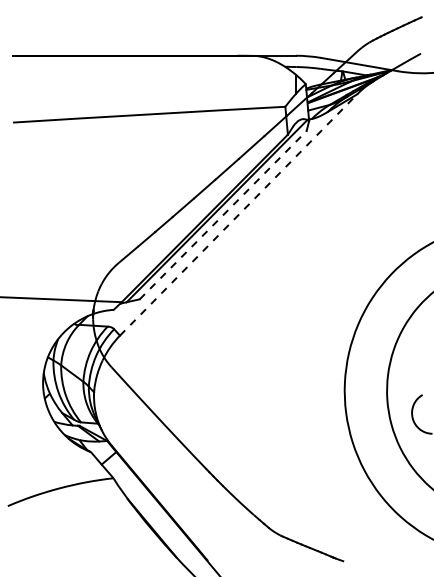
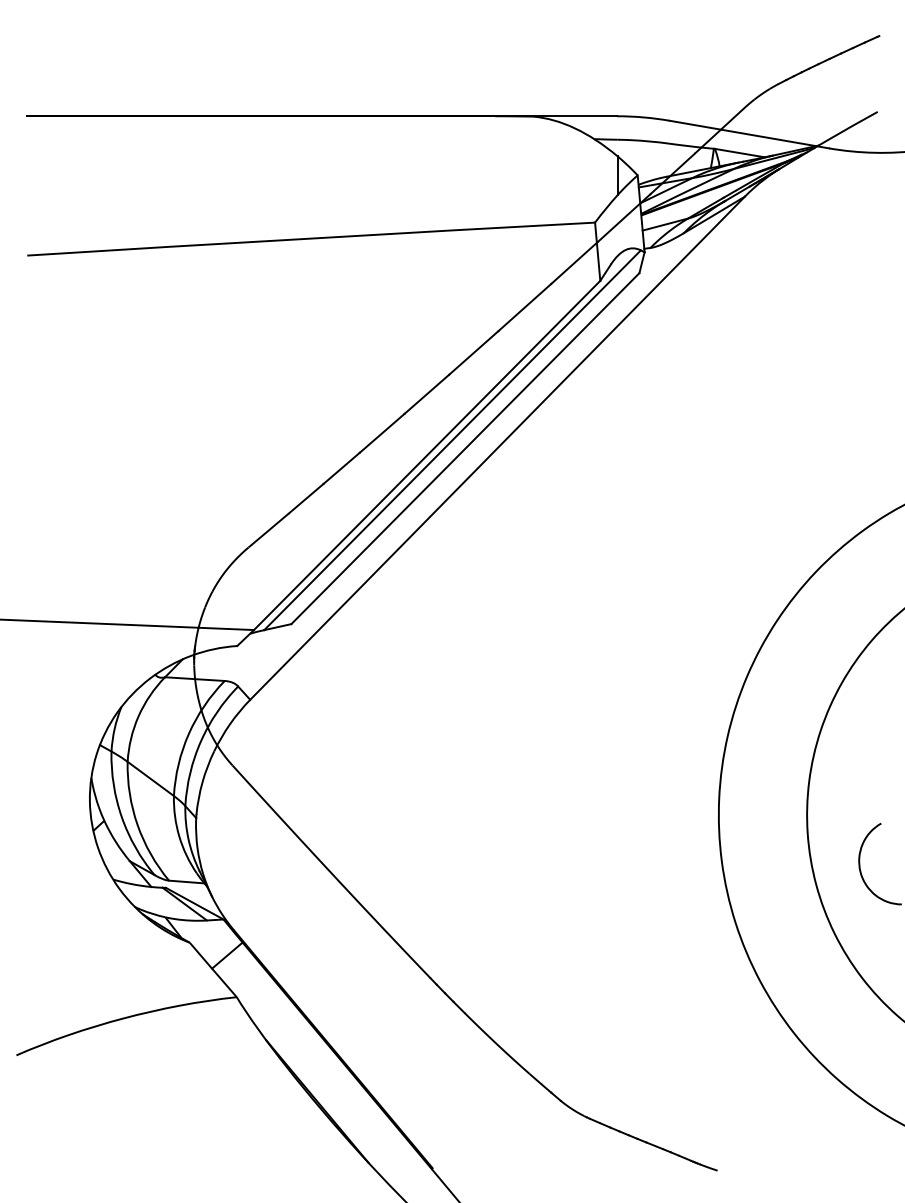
line: (238, 214) -> (497, 447), dashed -> solid
line: (223, 215) -> (466, 449), dashed -> solid

